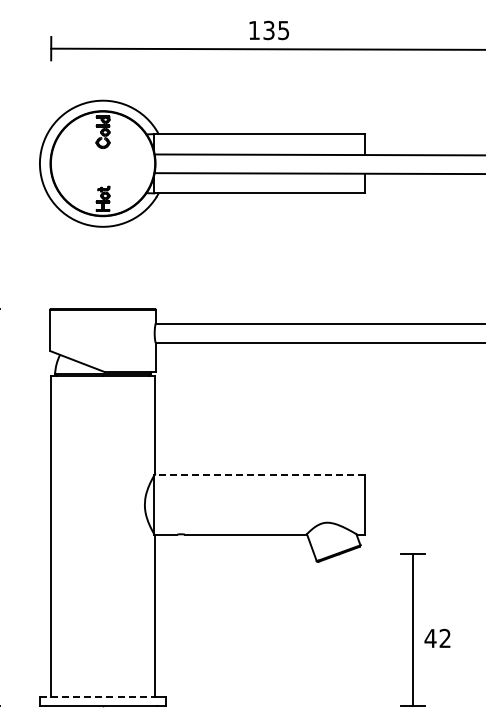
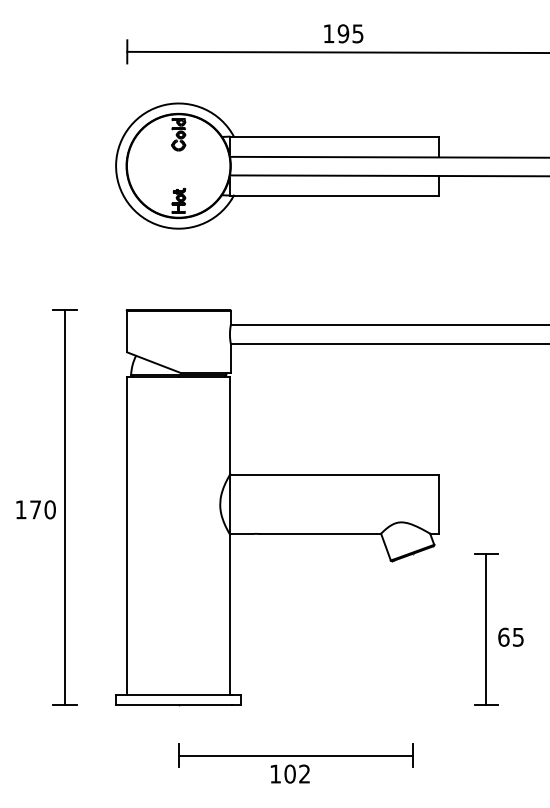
text: (269, 30) -> (343, 33), 135 -> 195
line: (259, 475) -> (334, 475), dashed -> solid
text: (437, 637) -> (510, 636), 42 -> 65
line: (98, 697) -> (174, 695), dashed -> solid

